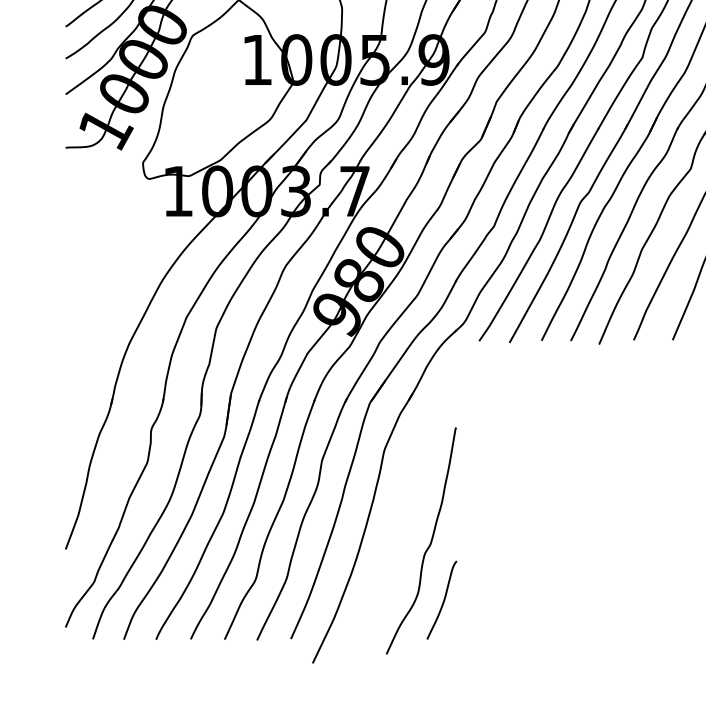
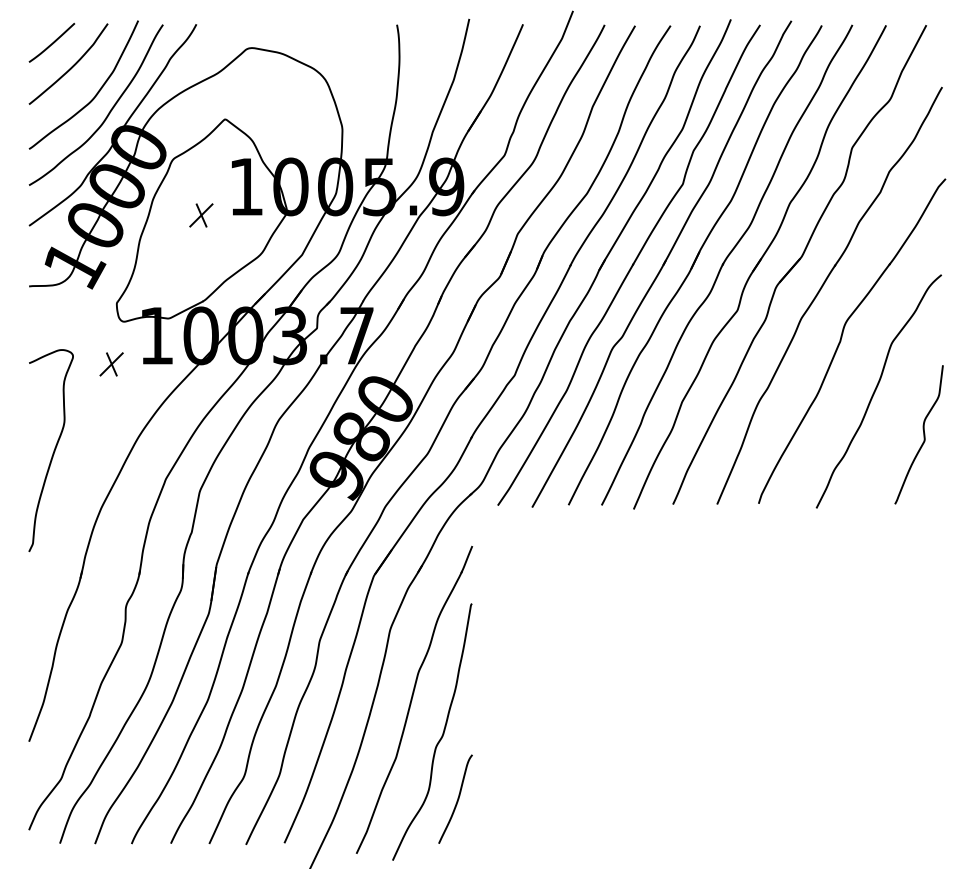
part: (217, 85) -> (201, 215), added
part: (138, 216) -> (111, 364), added
curve: (87, 292) -> (53, 450), added
part: (405, 512) -> (414, 699), added

